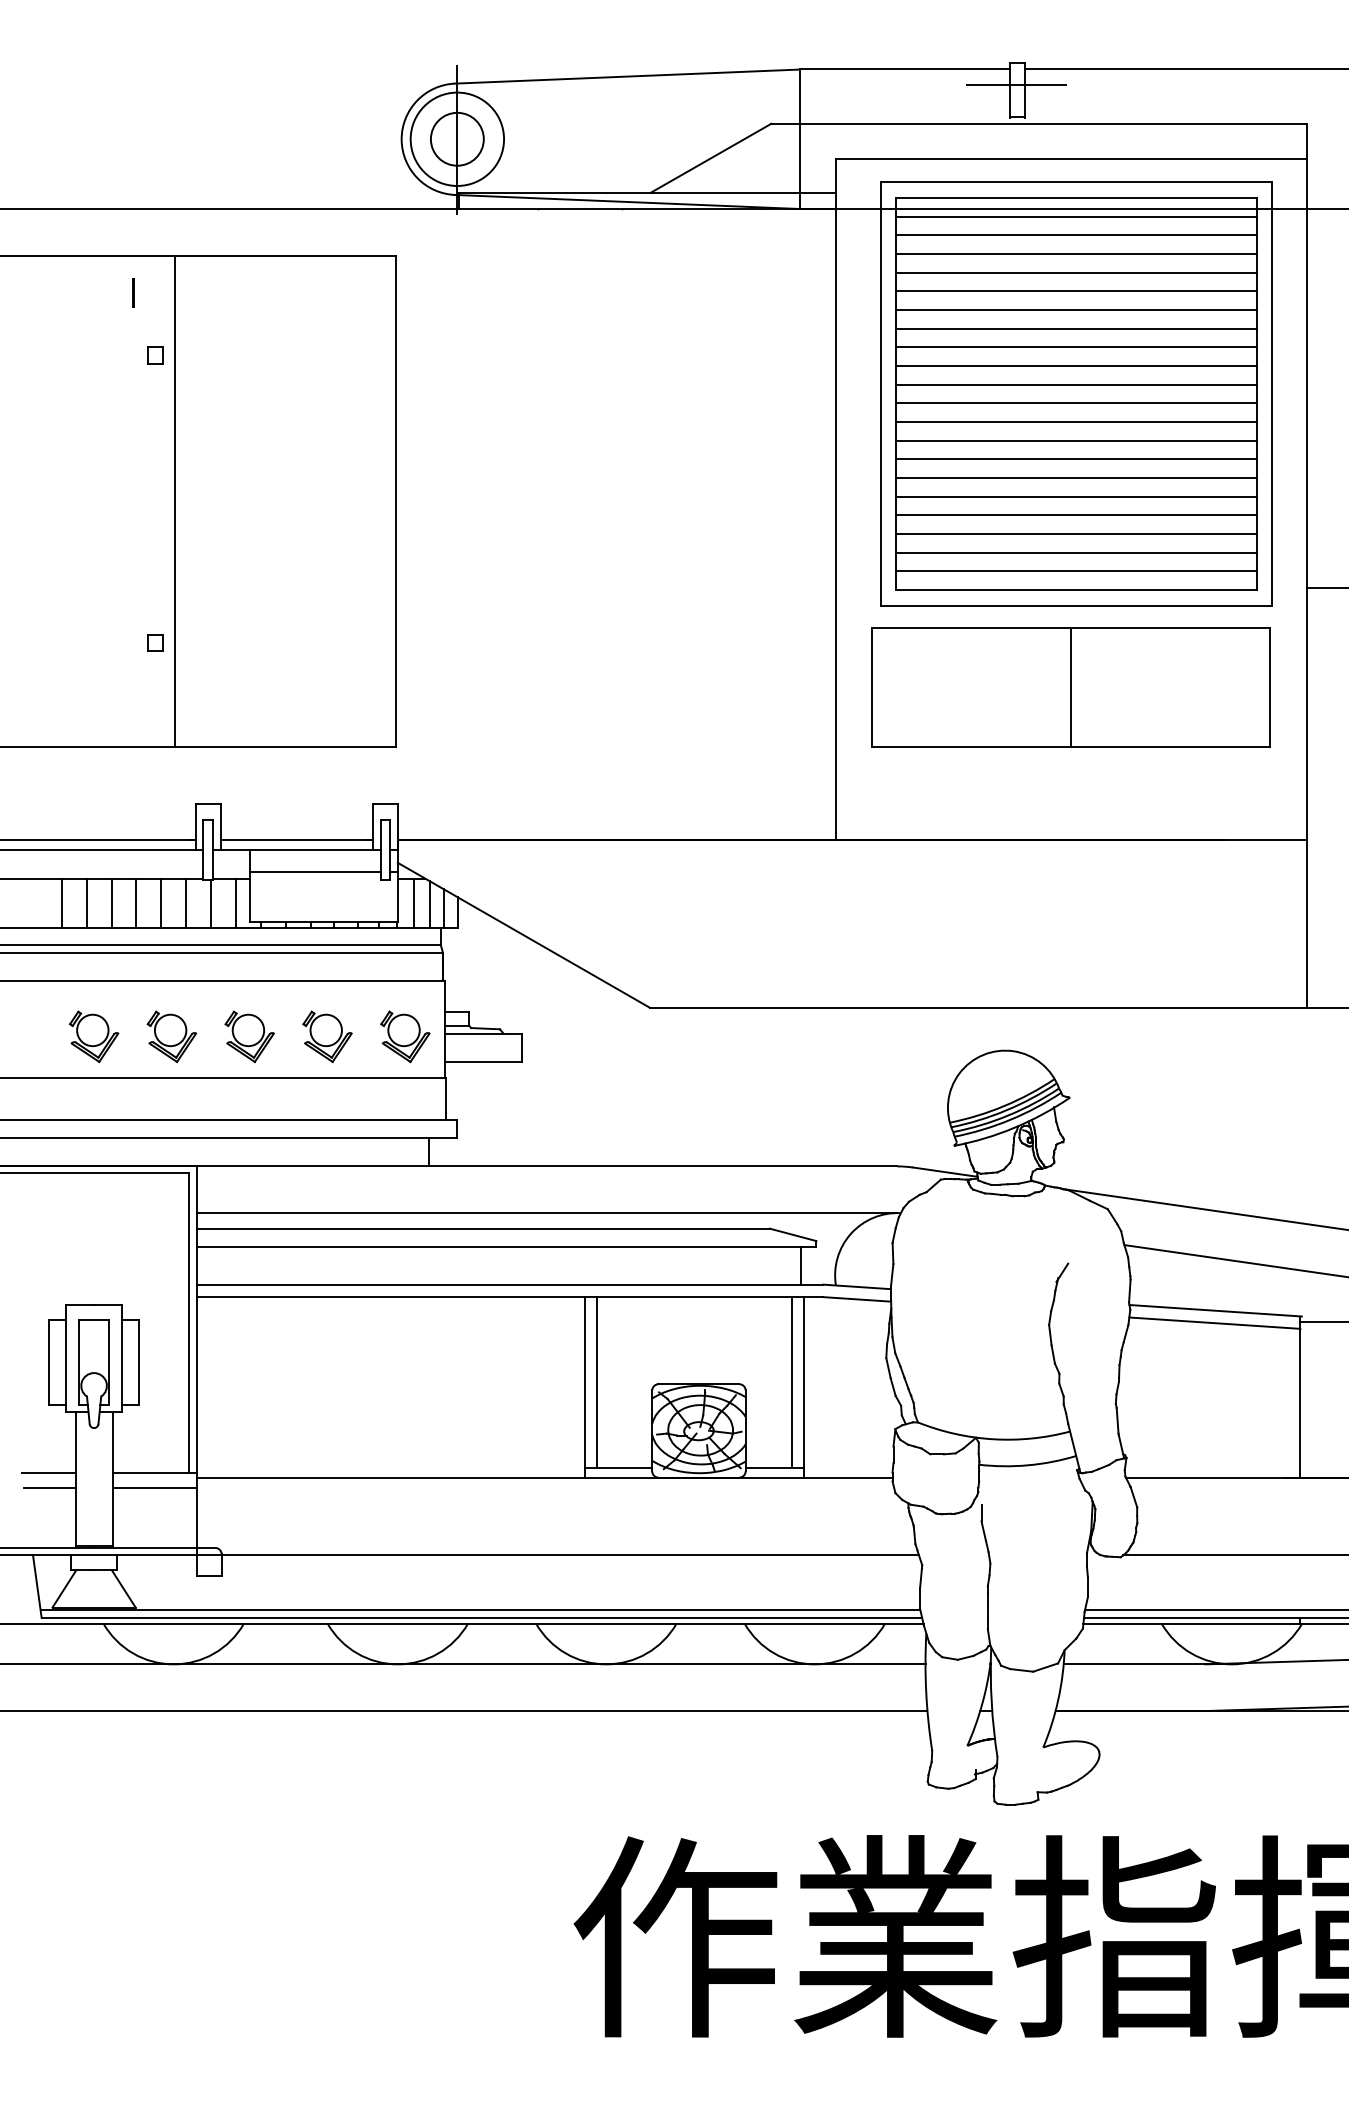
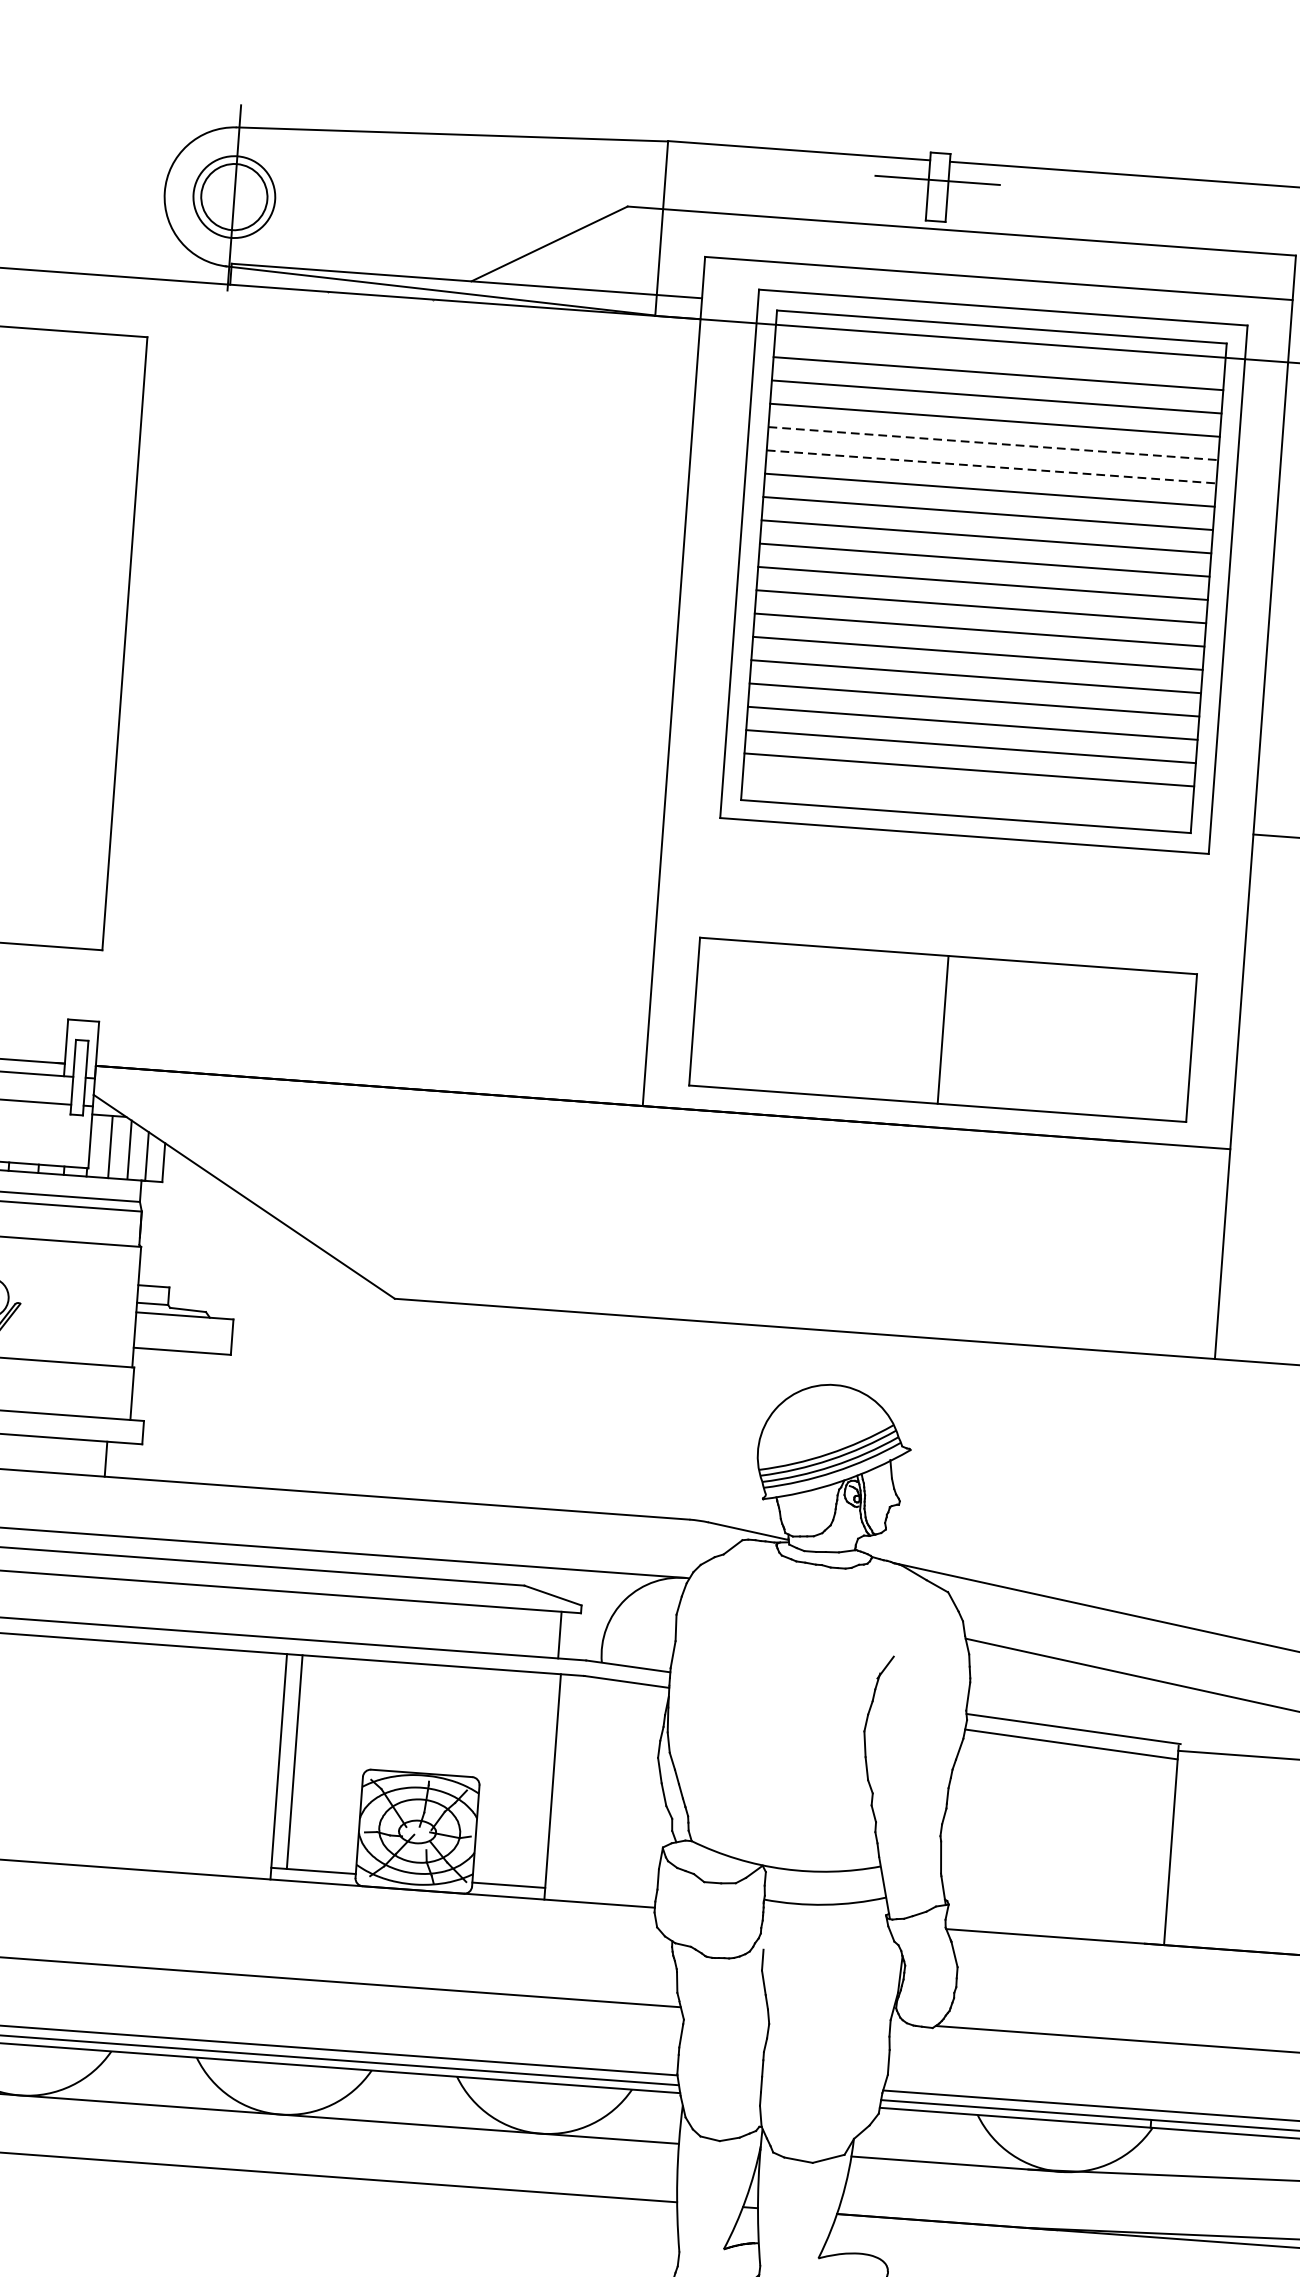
circle: (457, 138) -> (234, 196), size x0.7
line: (1076, 216) -> (1000, 350), removed
line: (1076, 291) -> (993, 443), solid -> dashed
line: (1076, 309) -> (991, 466), solid -> dashed
line: (1076, 571) -> (967, 793), removed
part: (1070, 687) -> (942, 1030), moved
part: (405, 1036) -> (87, 1312), removed
line: (791, 1382) -> (537, 1779), removed

